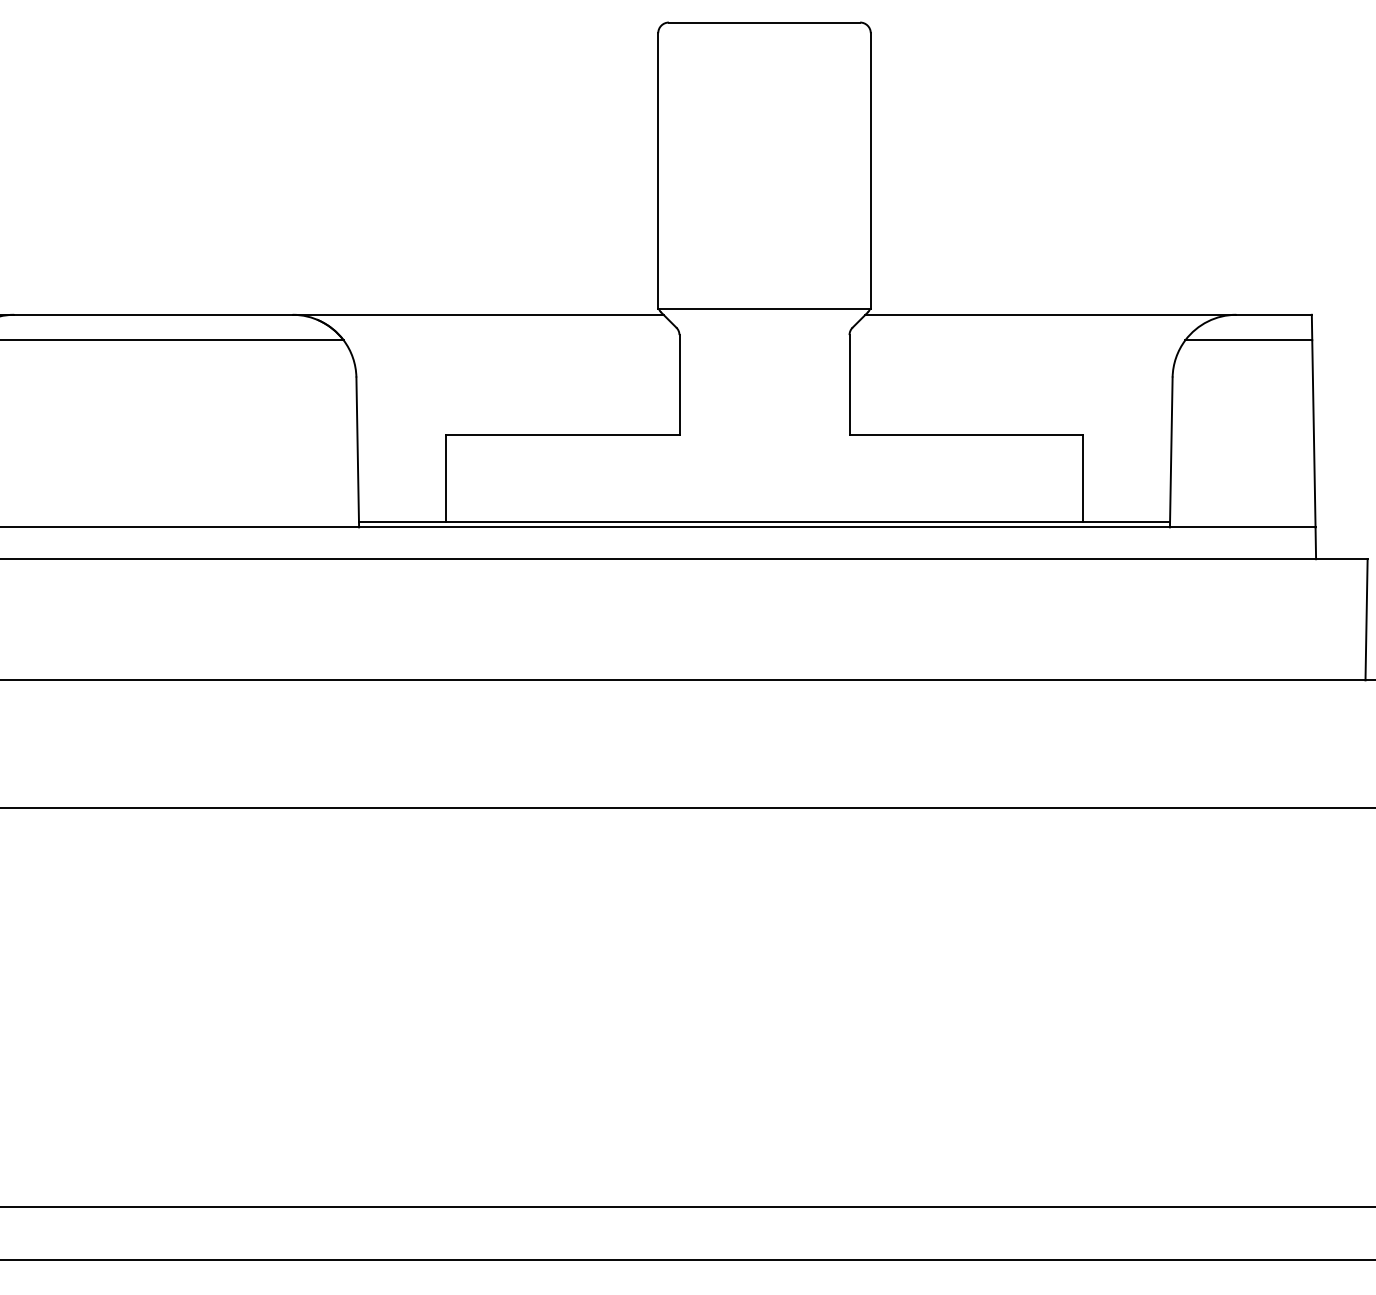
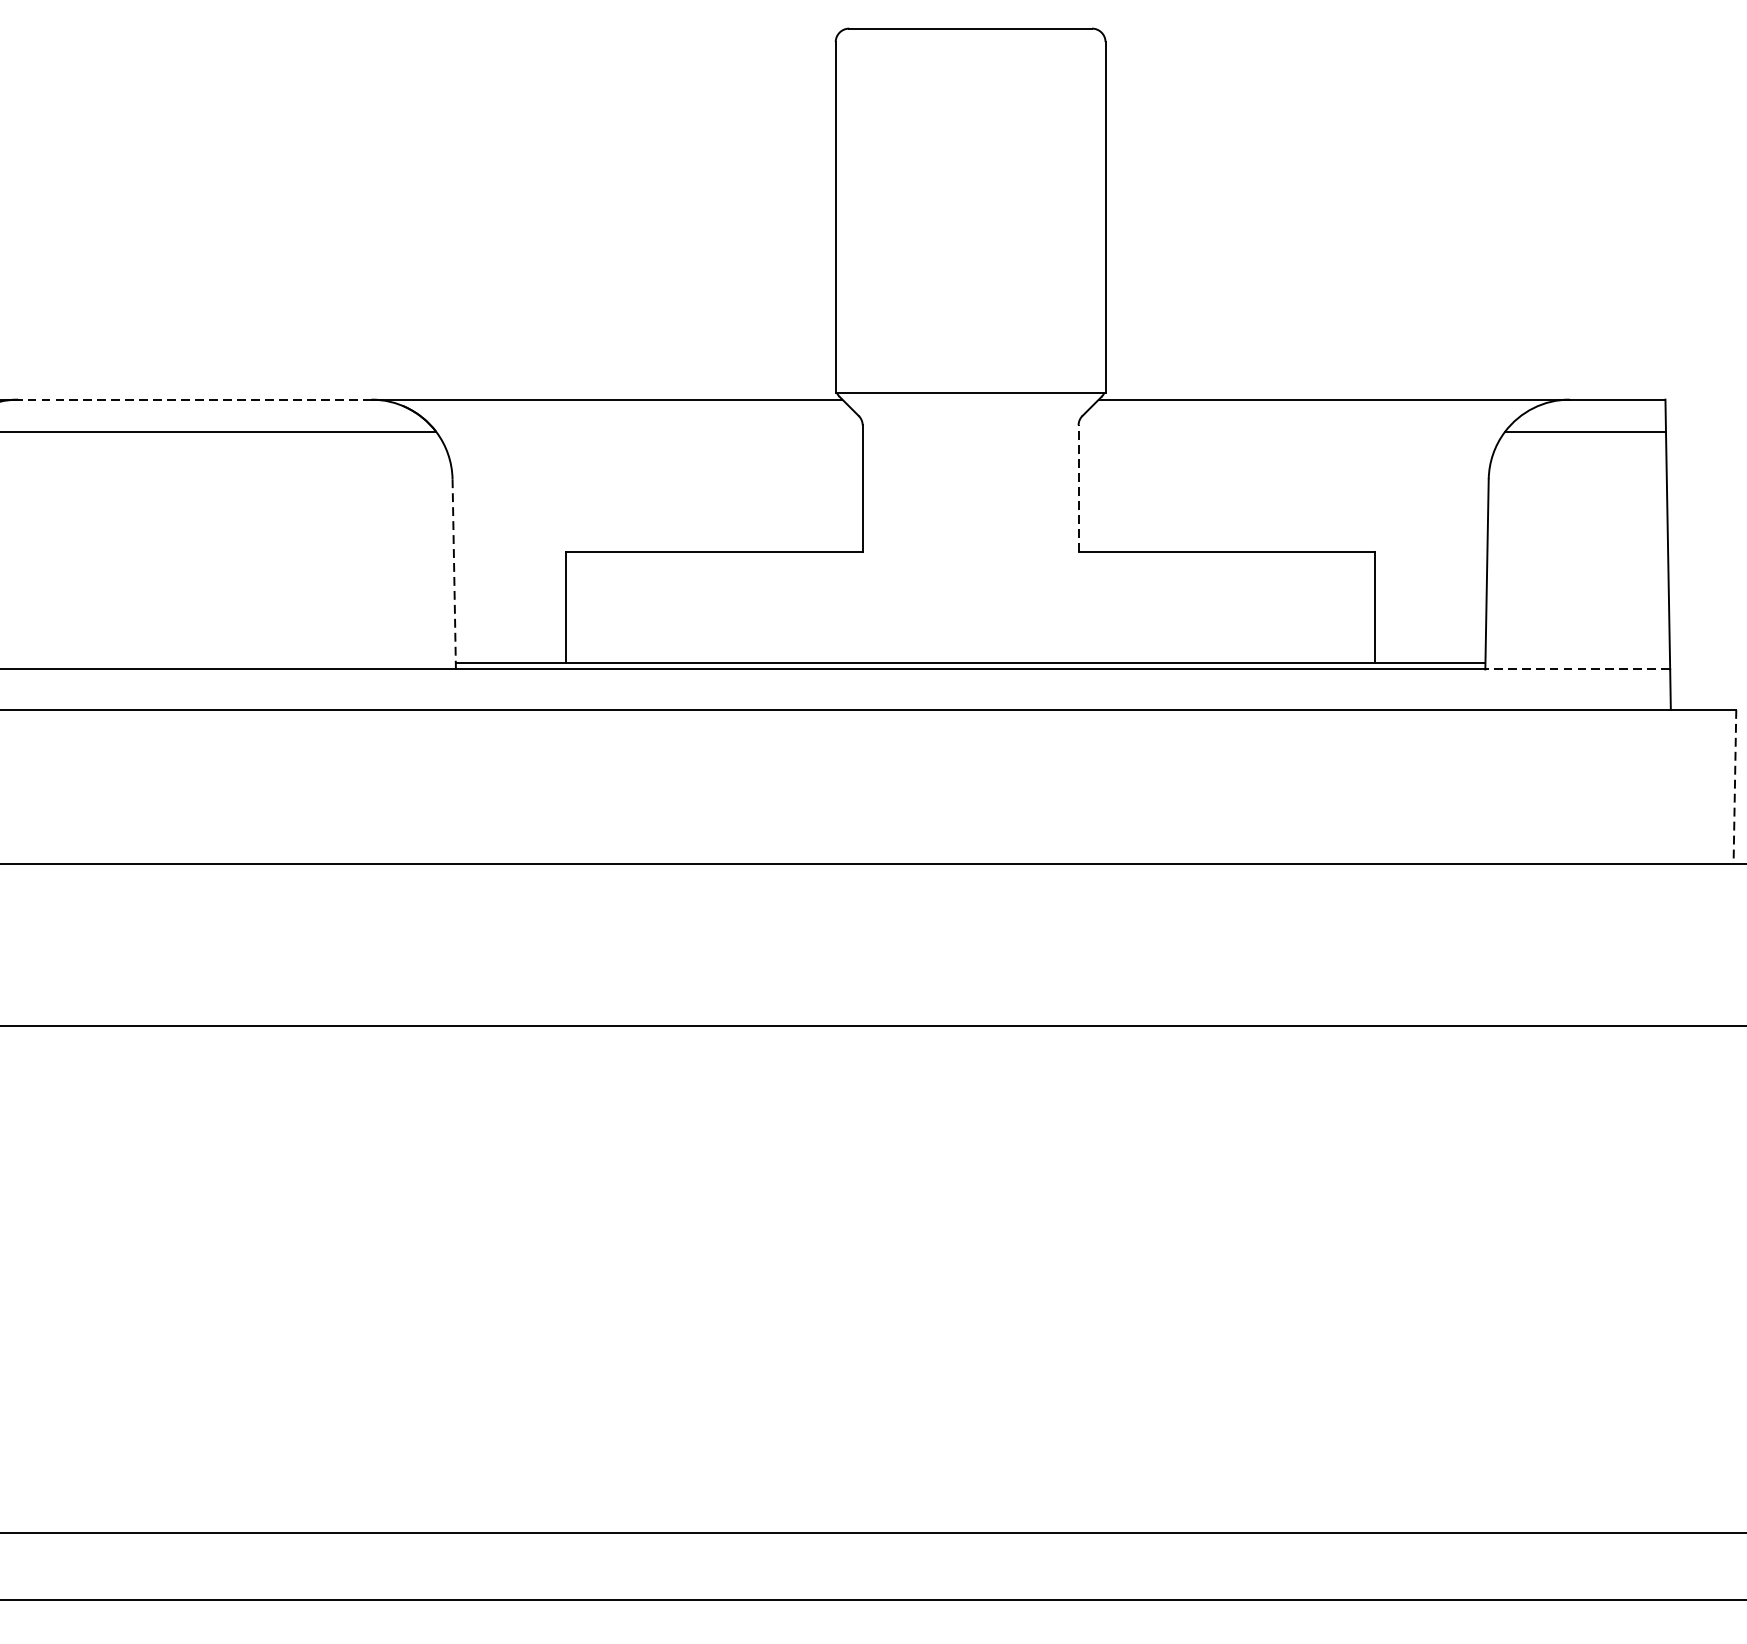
line: (152, 314) -> (193, 399), solid -> dashed
line: (849, 385) -> (1078, 489), solid -> dashed
line: (357, 452) -> (453, 574), solid -> dashed
line: (1242, 527) -> (1577, 669), solid -> dashed
line: (1366, 619) -> (1734, 786), solid -> dashed

